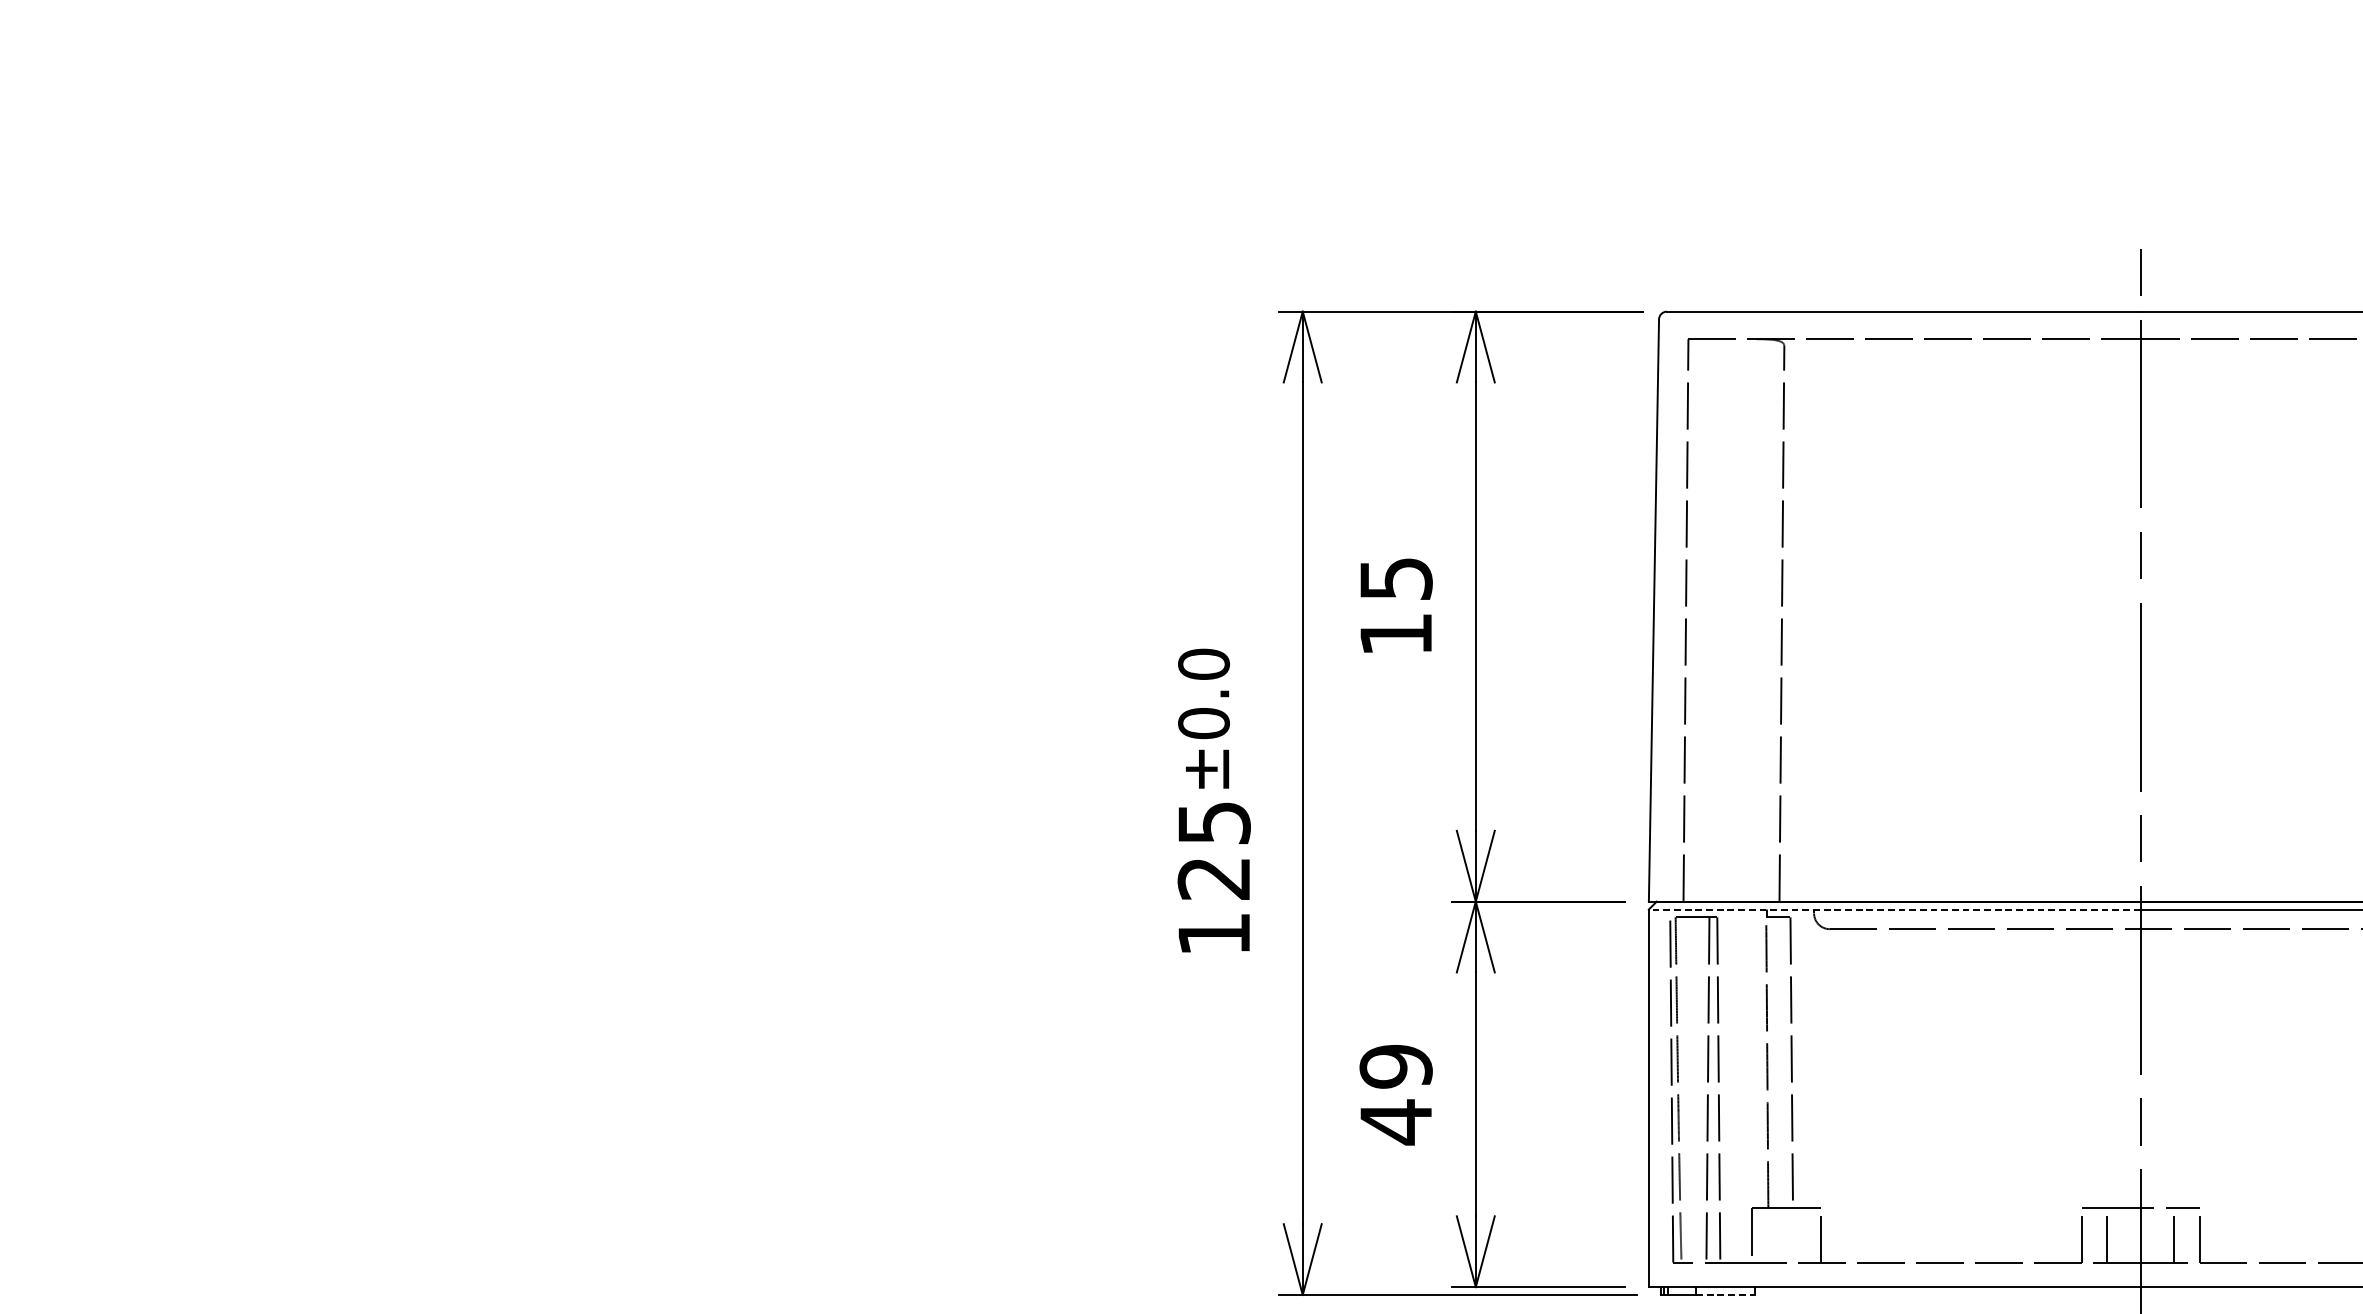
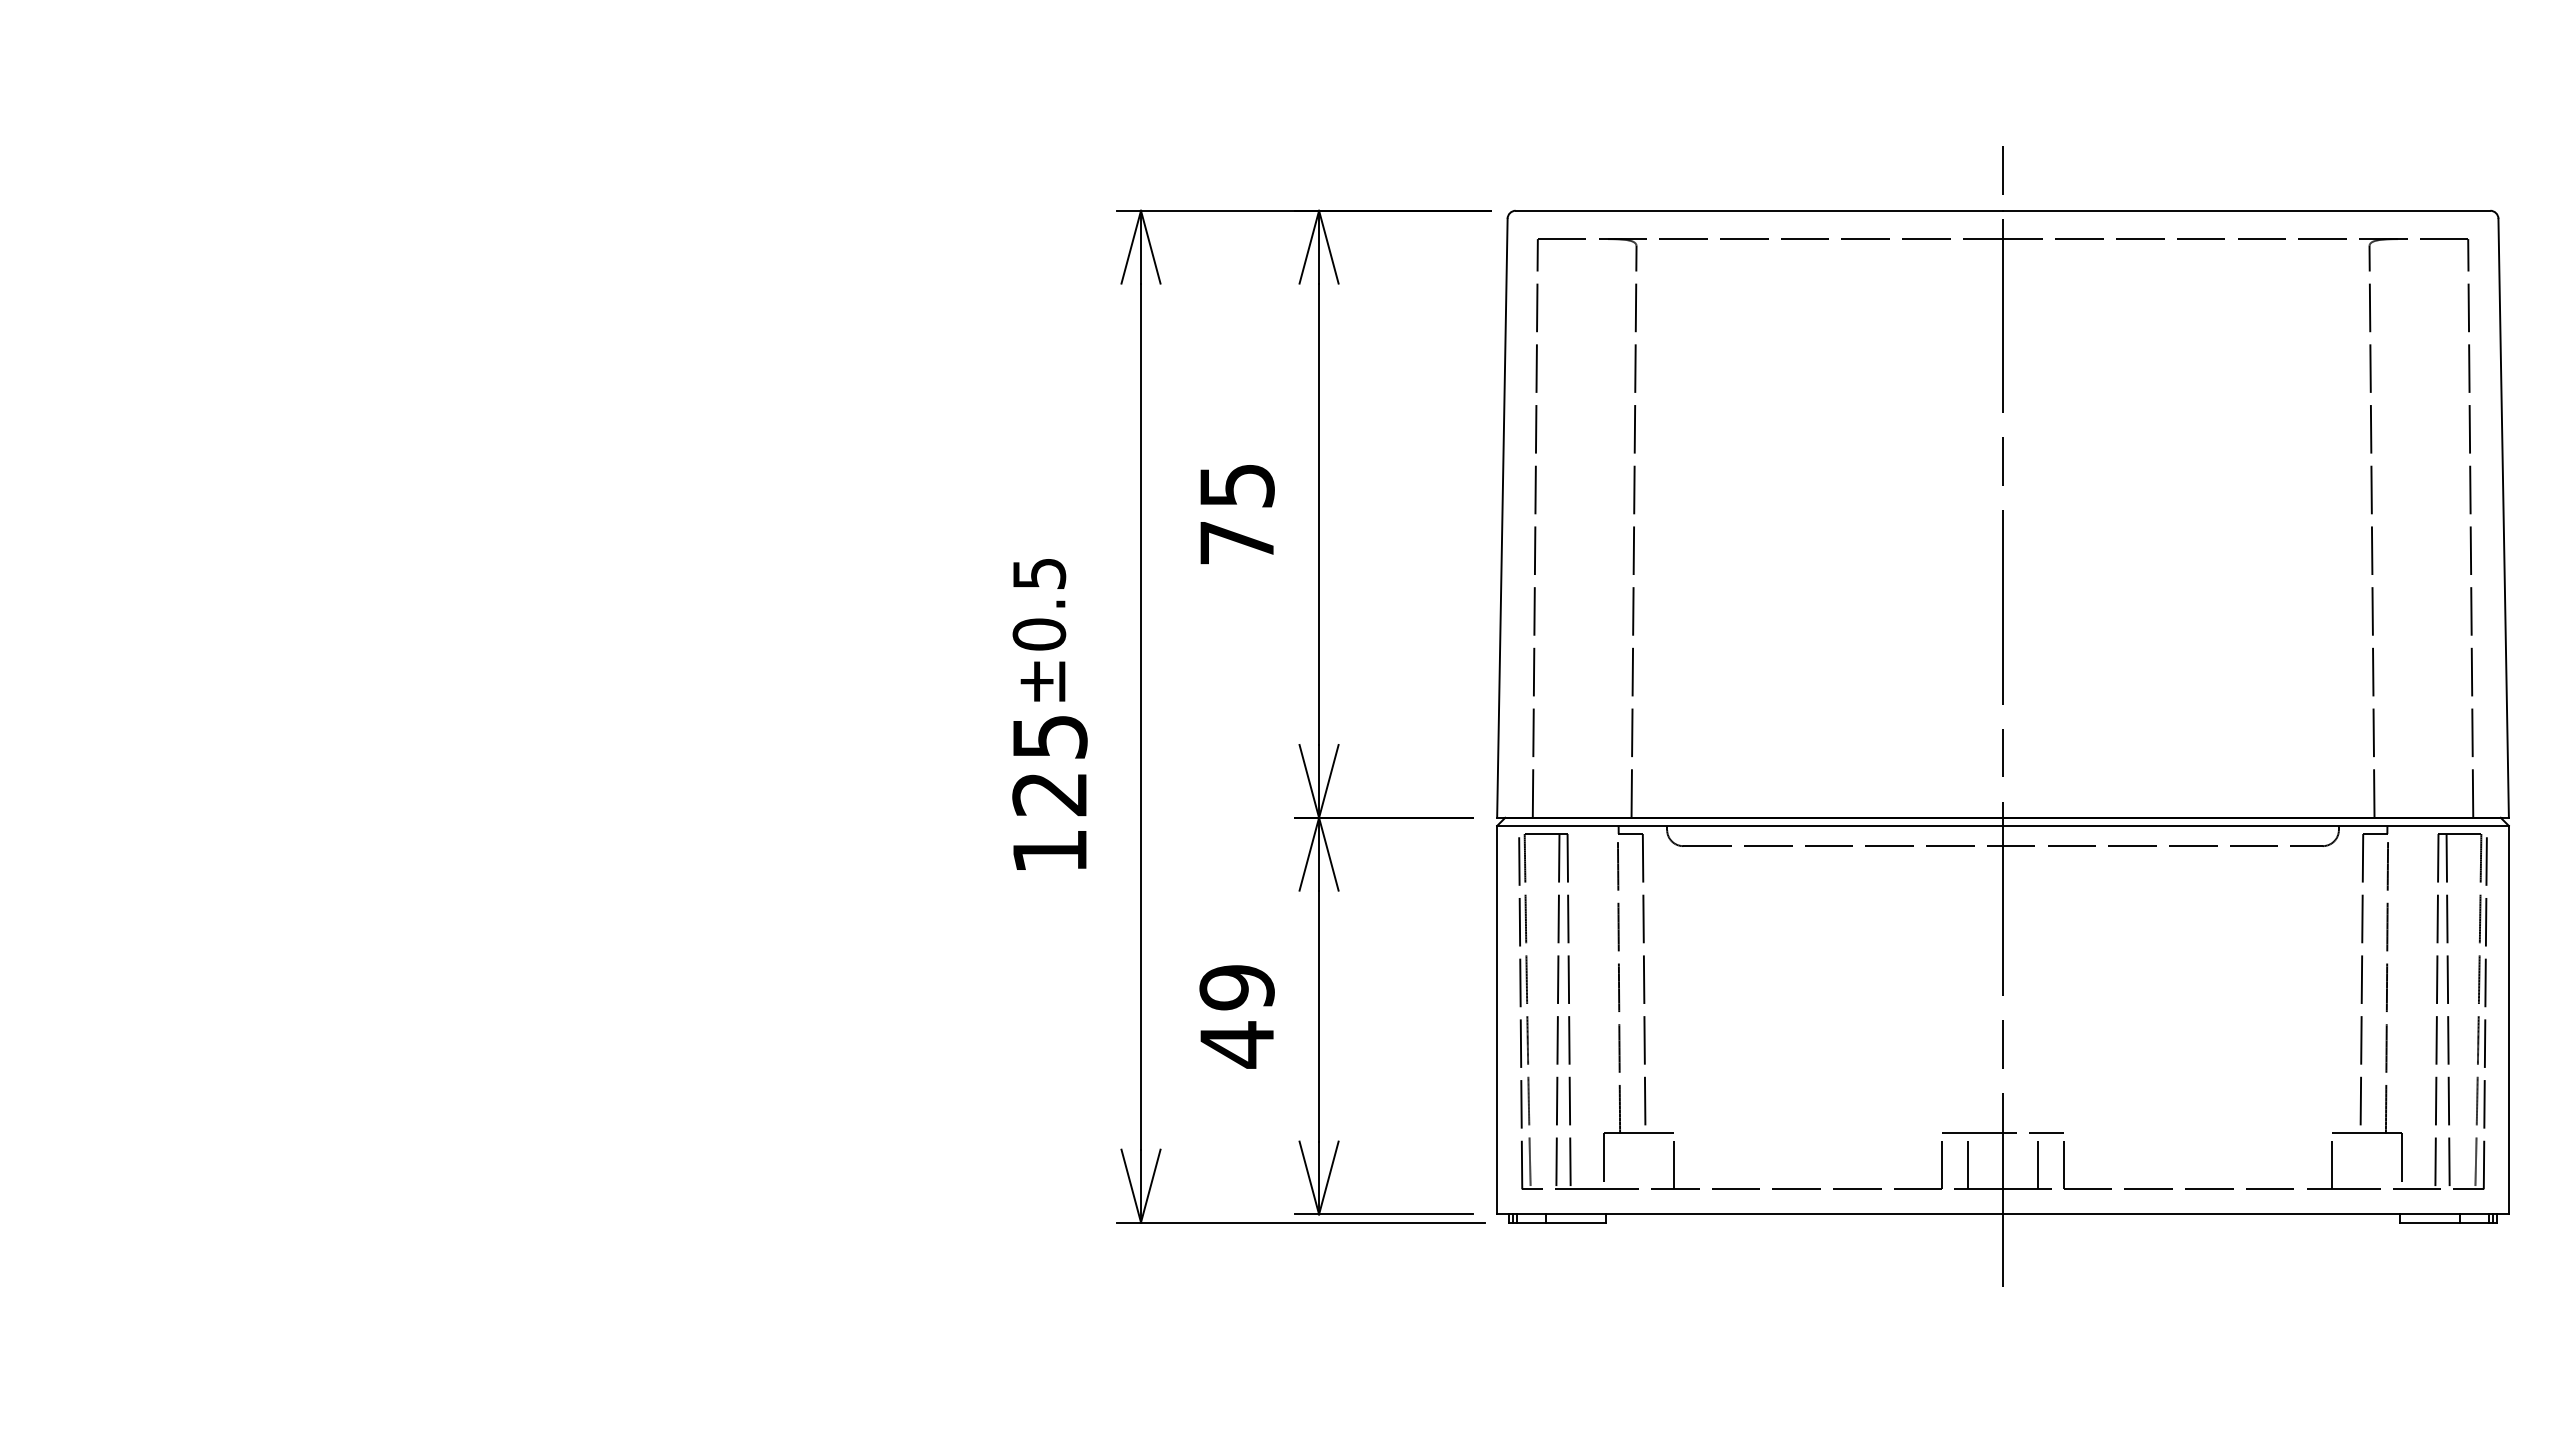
text: (1395, 635) -> (1236, 543), 15 -> 75
text: (1204, 664) -> (1039, 573), ±0.0 -> ±0.5
line: (1895, 909) -> (1750, 825), dashed -> solid
line: (1725, 1294) -> (1576, 1222), dashed -> solid

